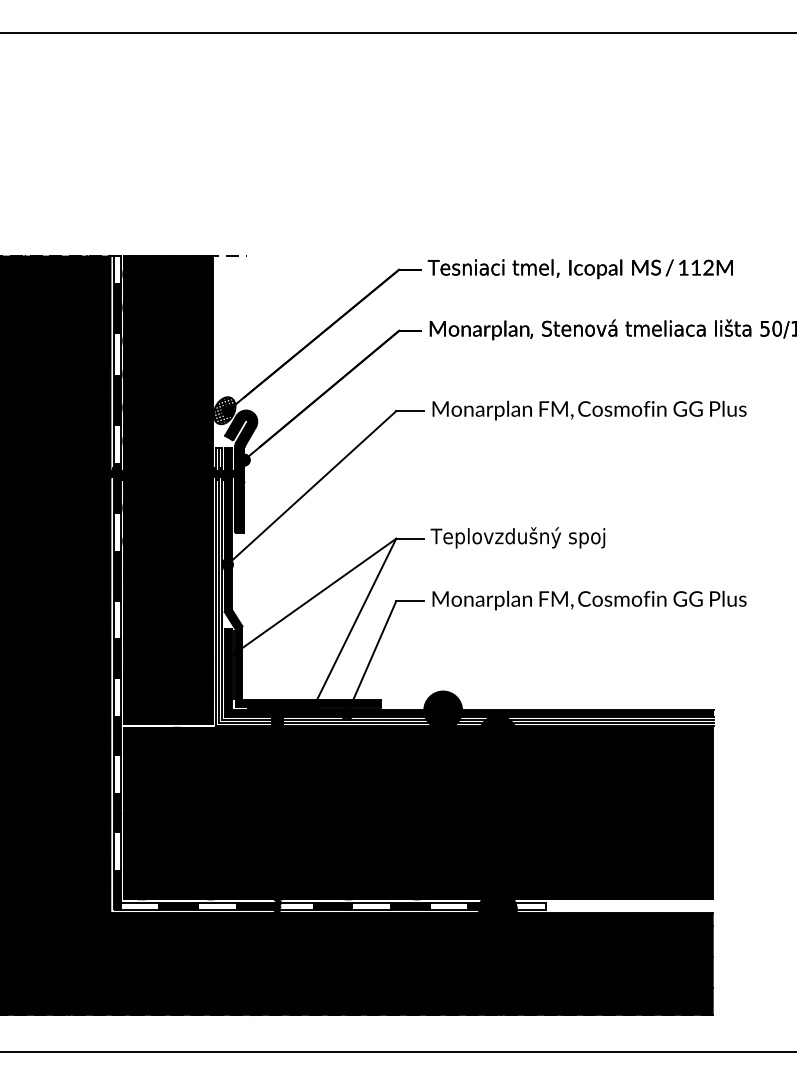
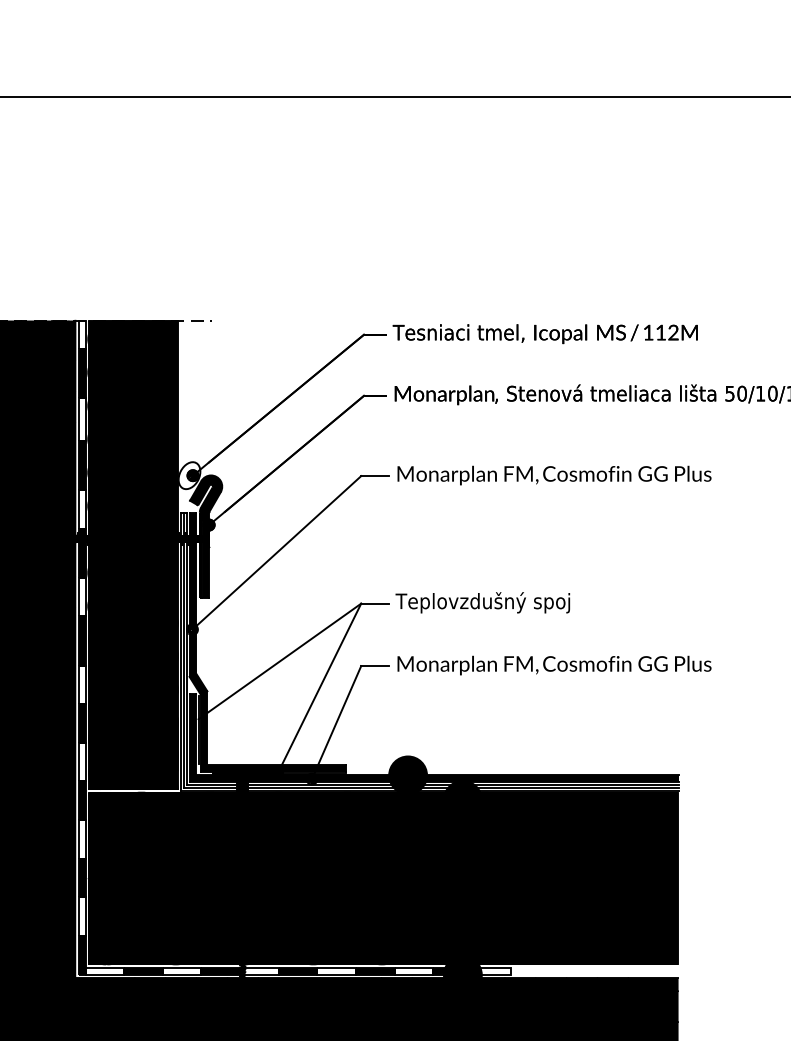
hatch: (224, 410) -> (189, 475), removed

